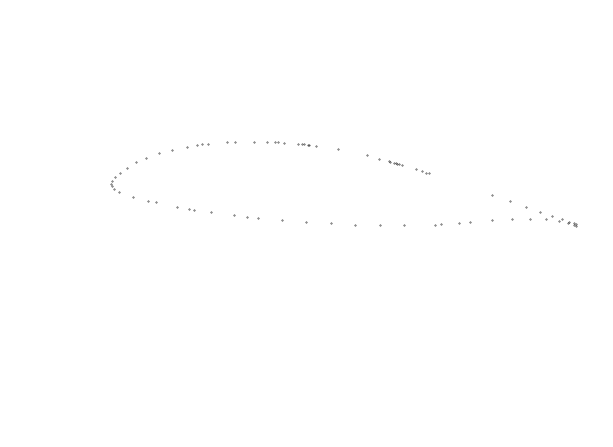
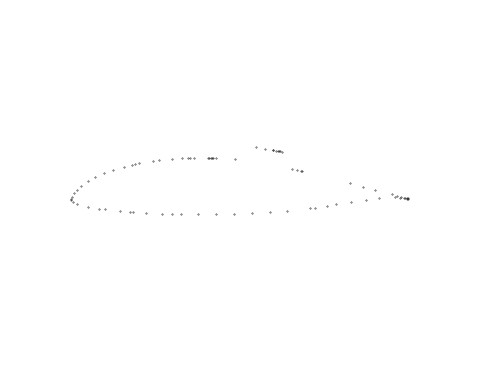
part: (306, 145) -> (211, 158), size x0.6
part: (384, 160) -> (269, 149), moved
part: (558, 218) -> (399, 196), size x0.6

